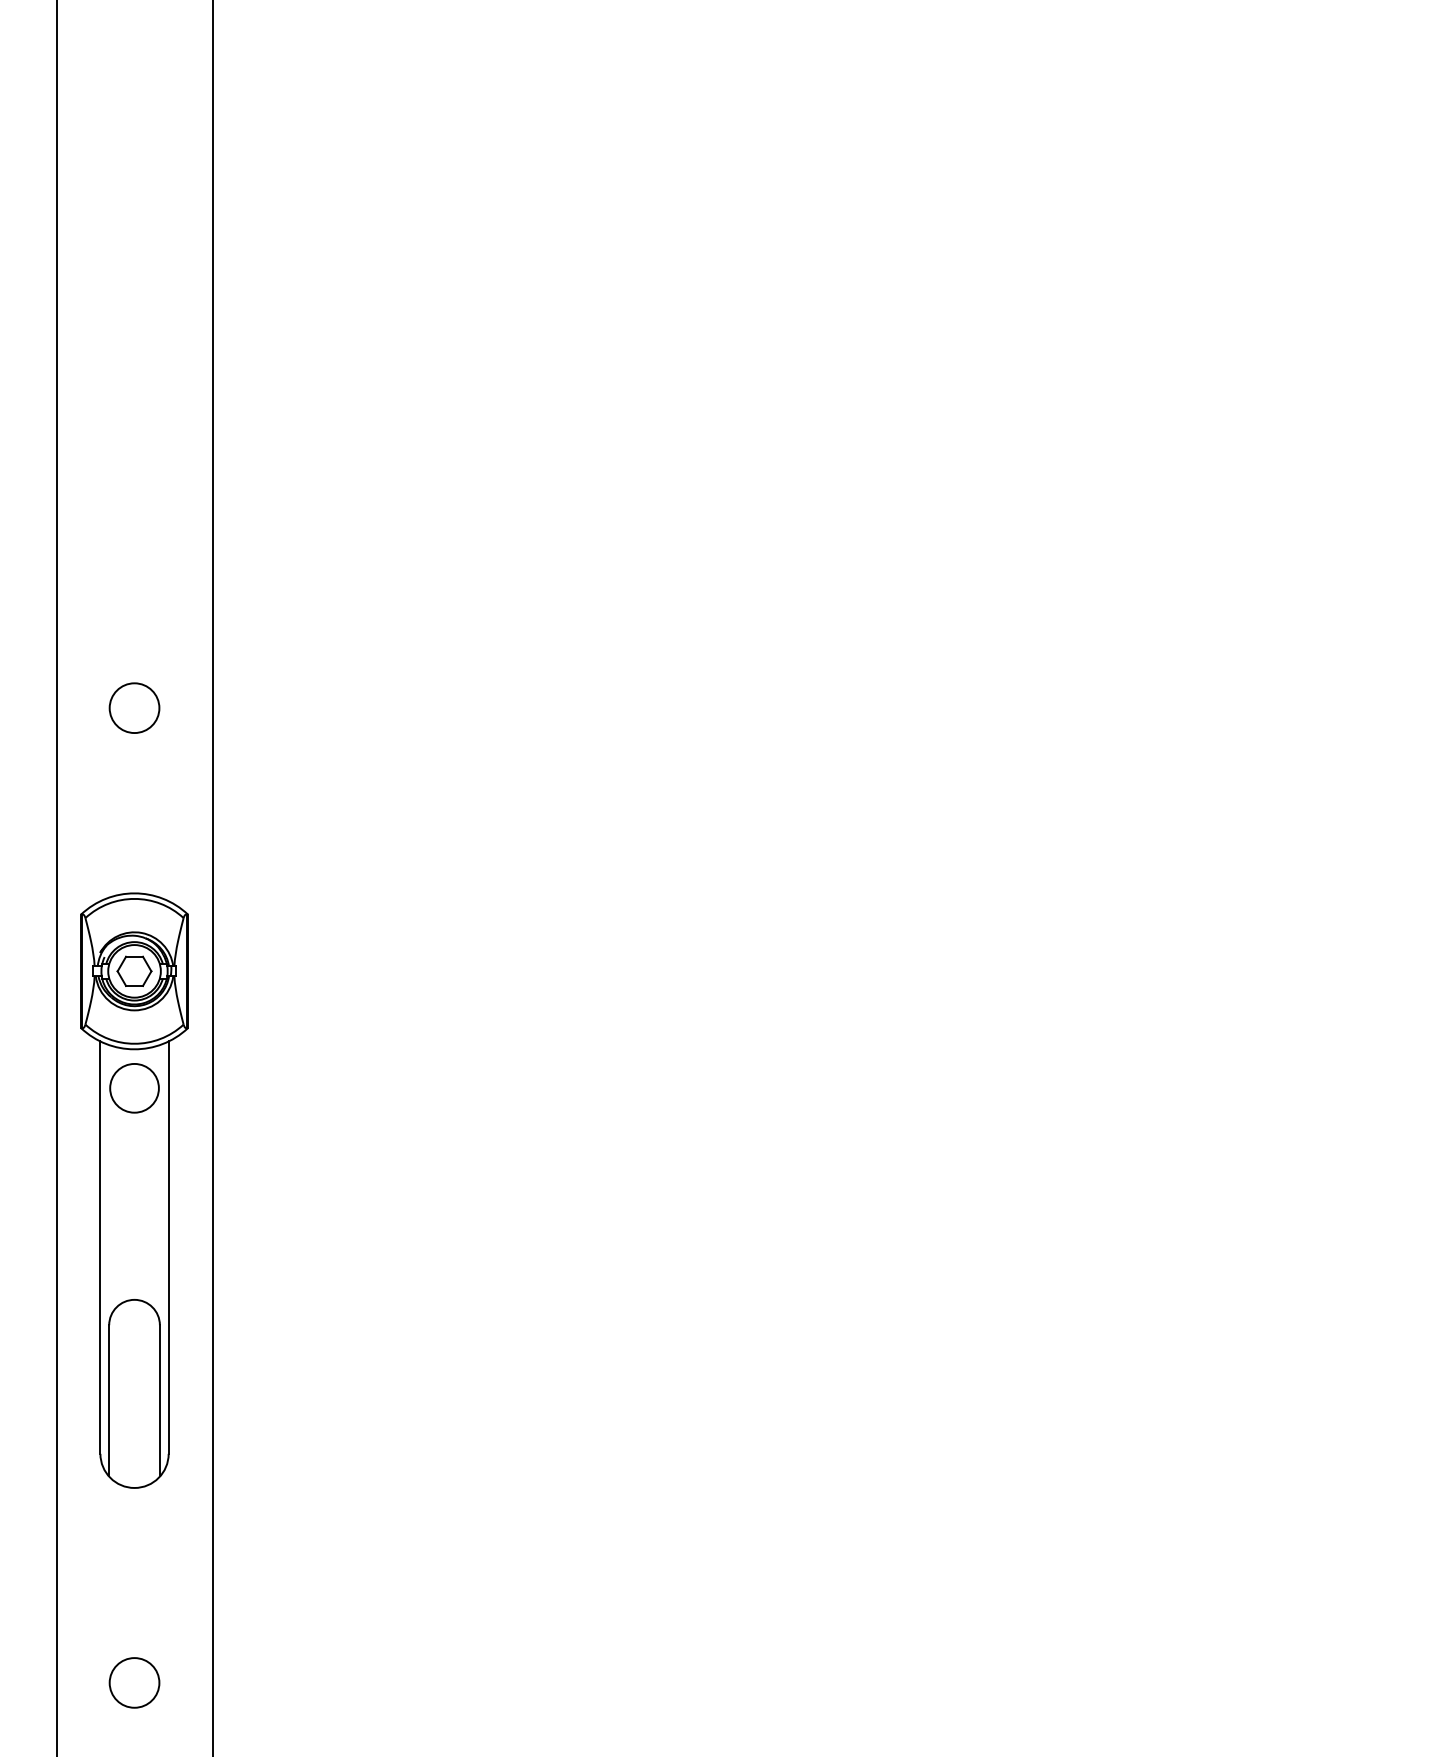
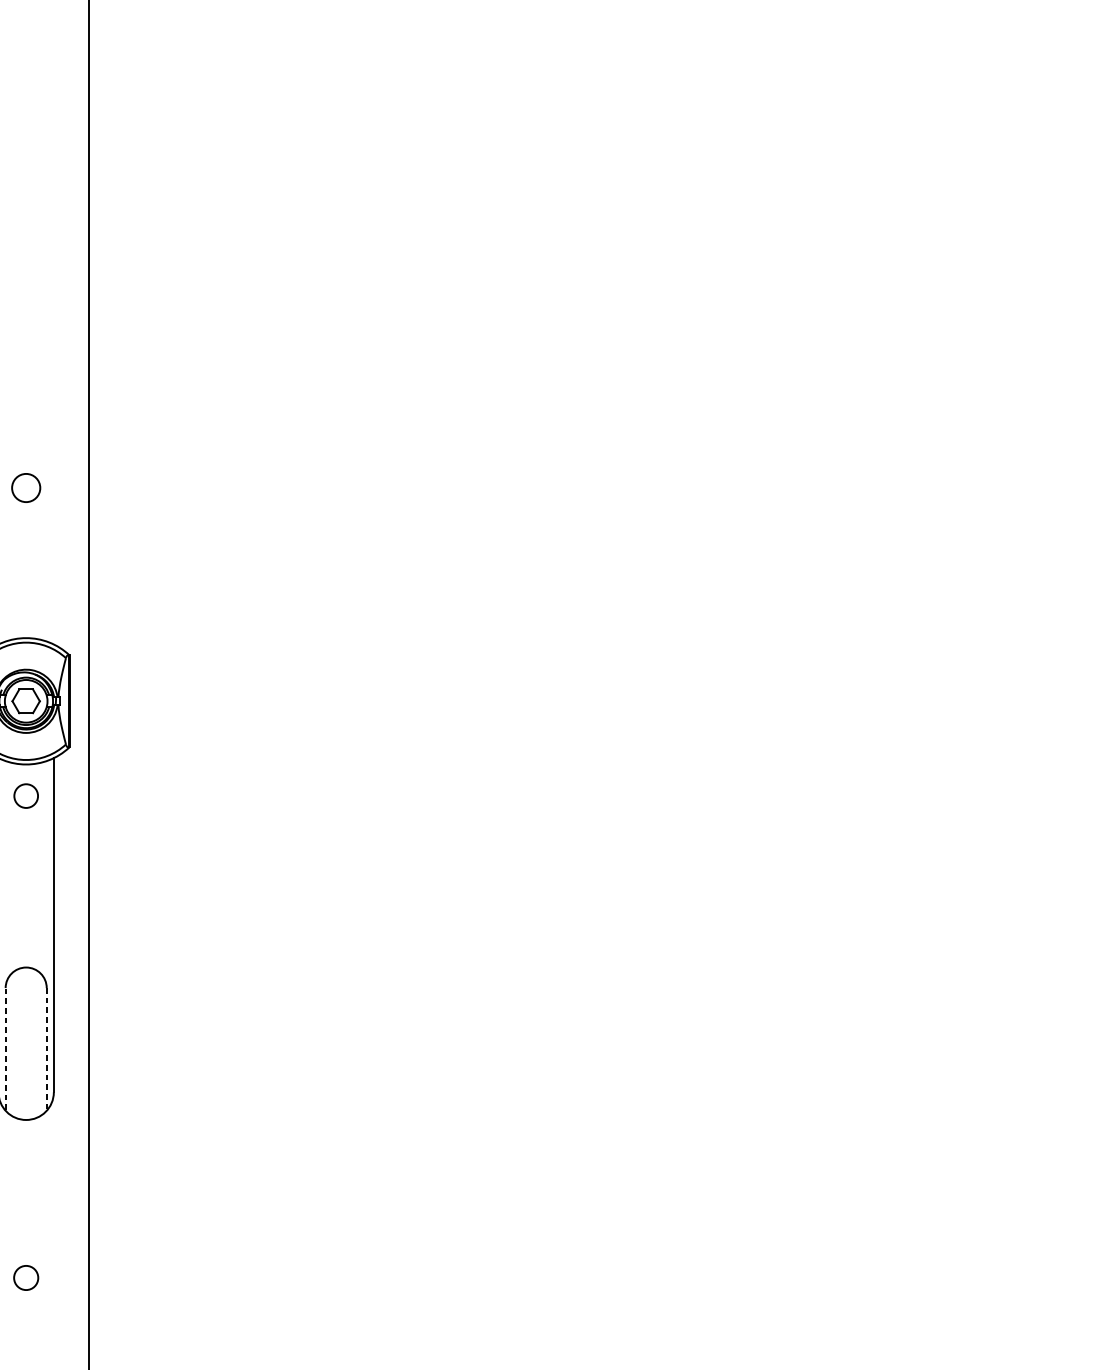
circle: (134, 708) -> (26, 488), size x0.7
circle: (134, 1087) -> (26, 795), size x0.6
line: (109, 1399) -> (5, 1048), solid -> dashed
line: (159, 1400) -> (46, 1049), solid -> dashed
circle: (134, 1682) -> (26, 1277), size x0.6

